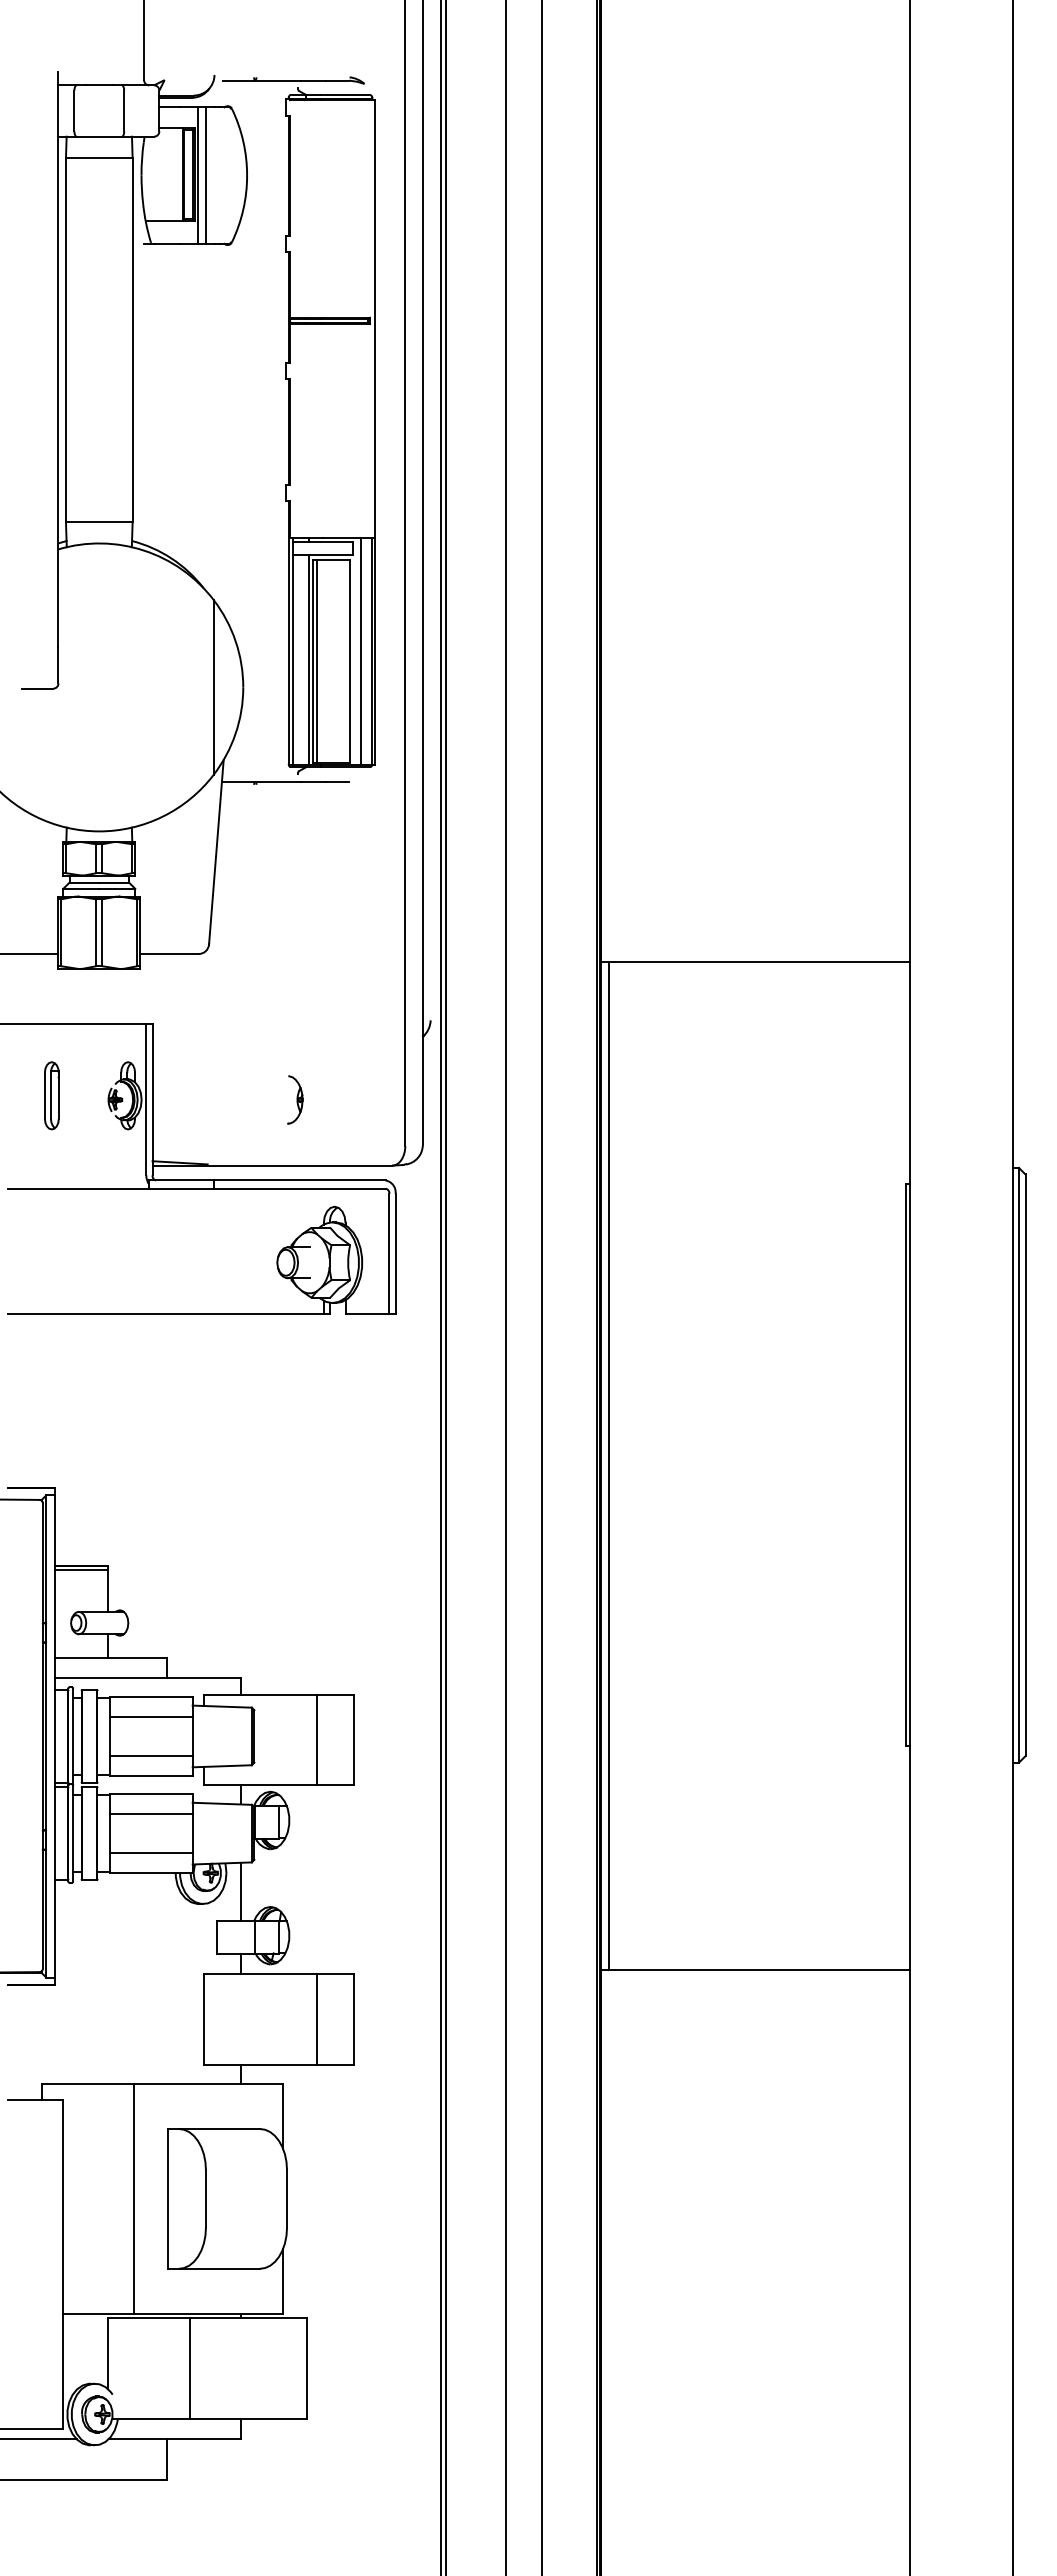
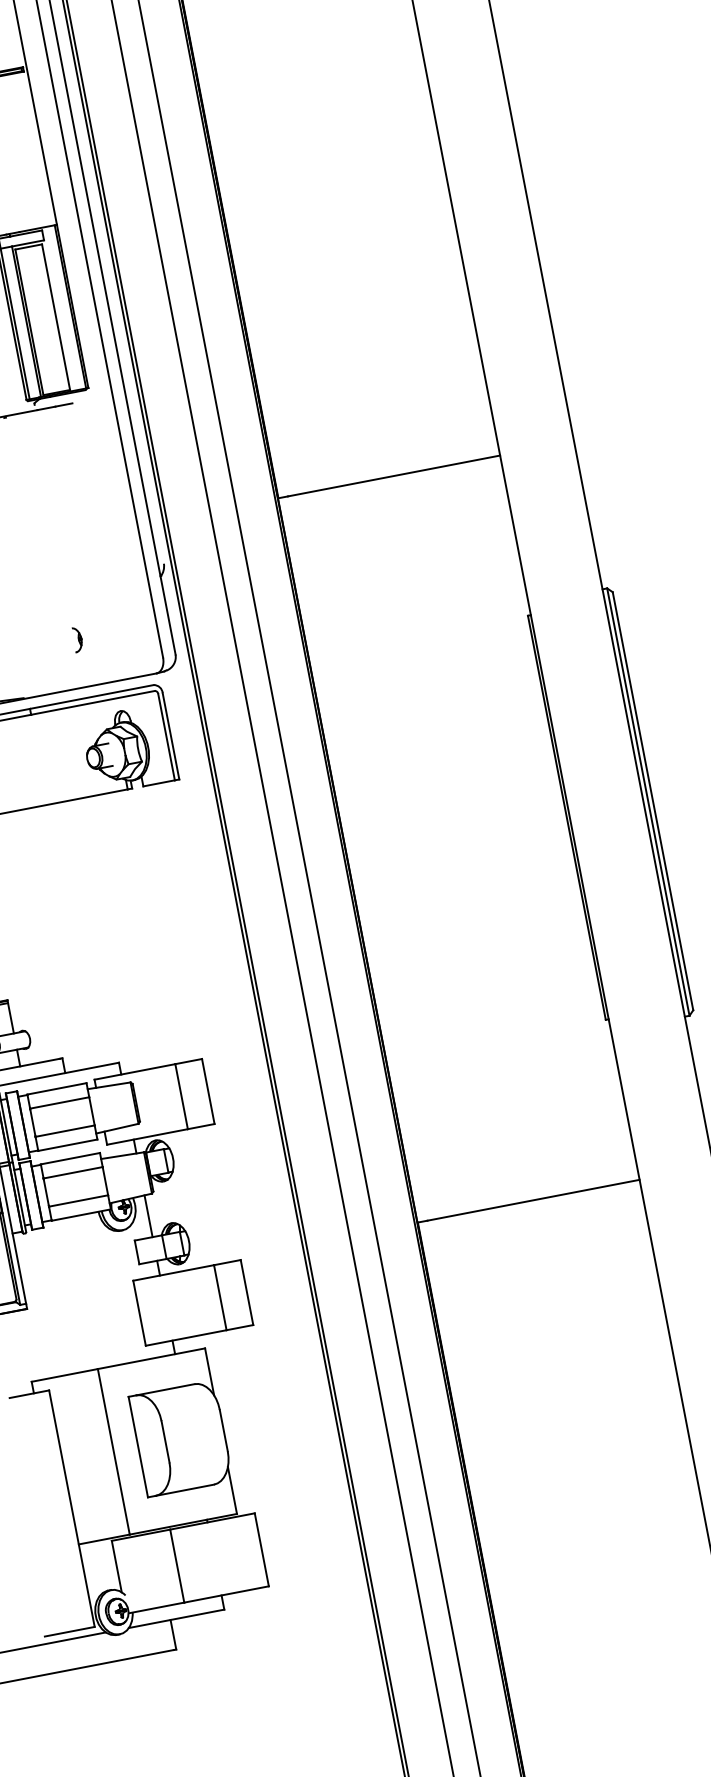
line: (361, 651) -> (63, 308), removed
line: (317, 661) -> (32, 321), removed
part: (295, 1099) -> (77, 639), size x0.7
line: (608, 1465) -> (353, 859), removed

